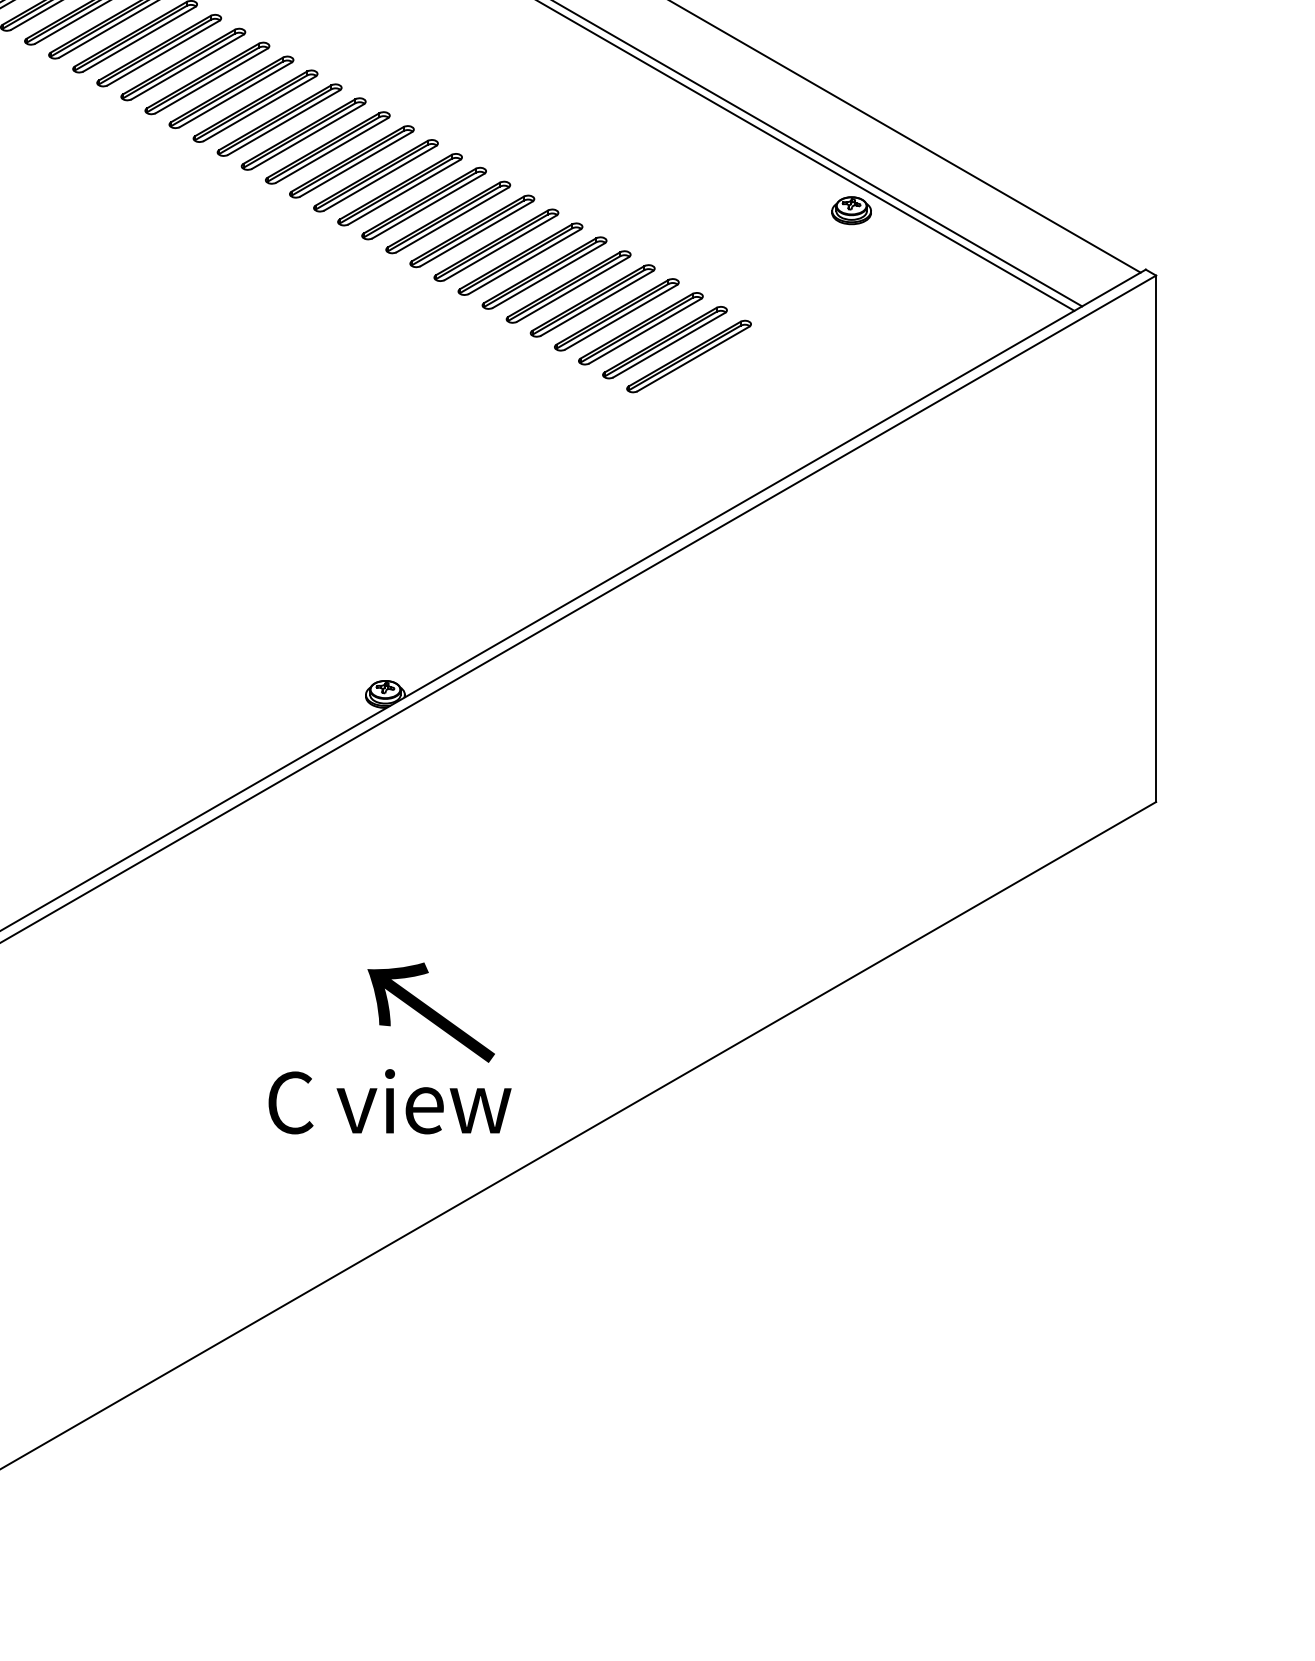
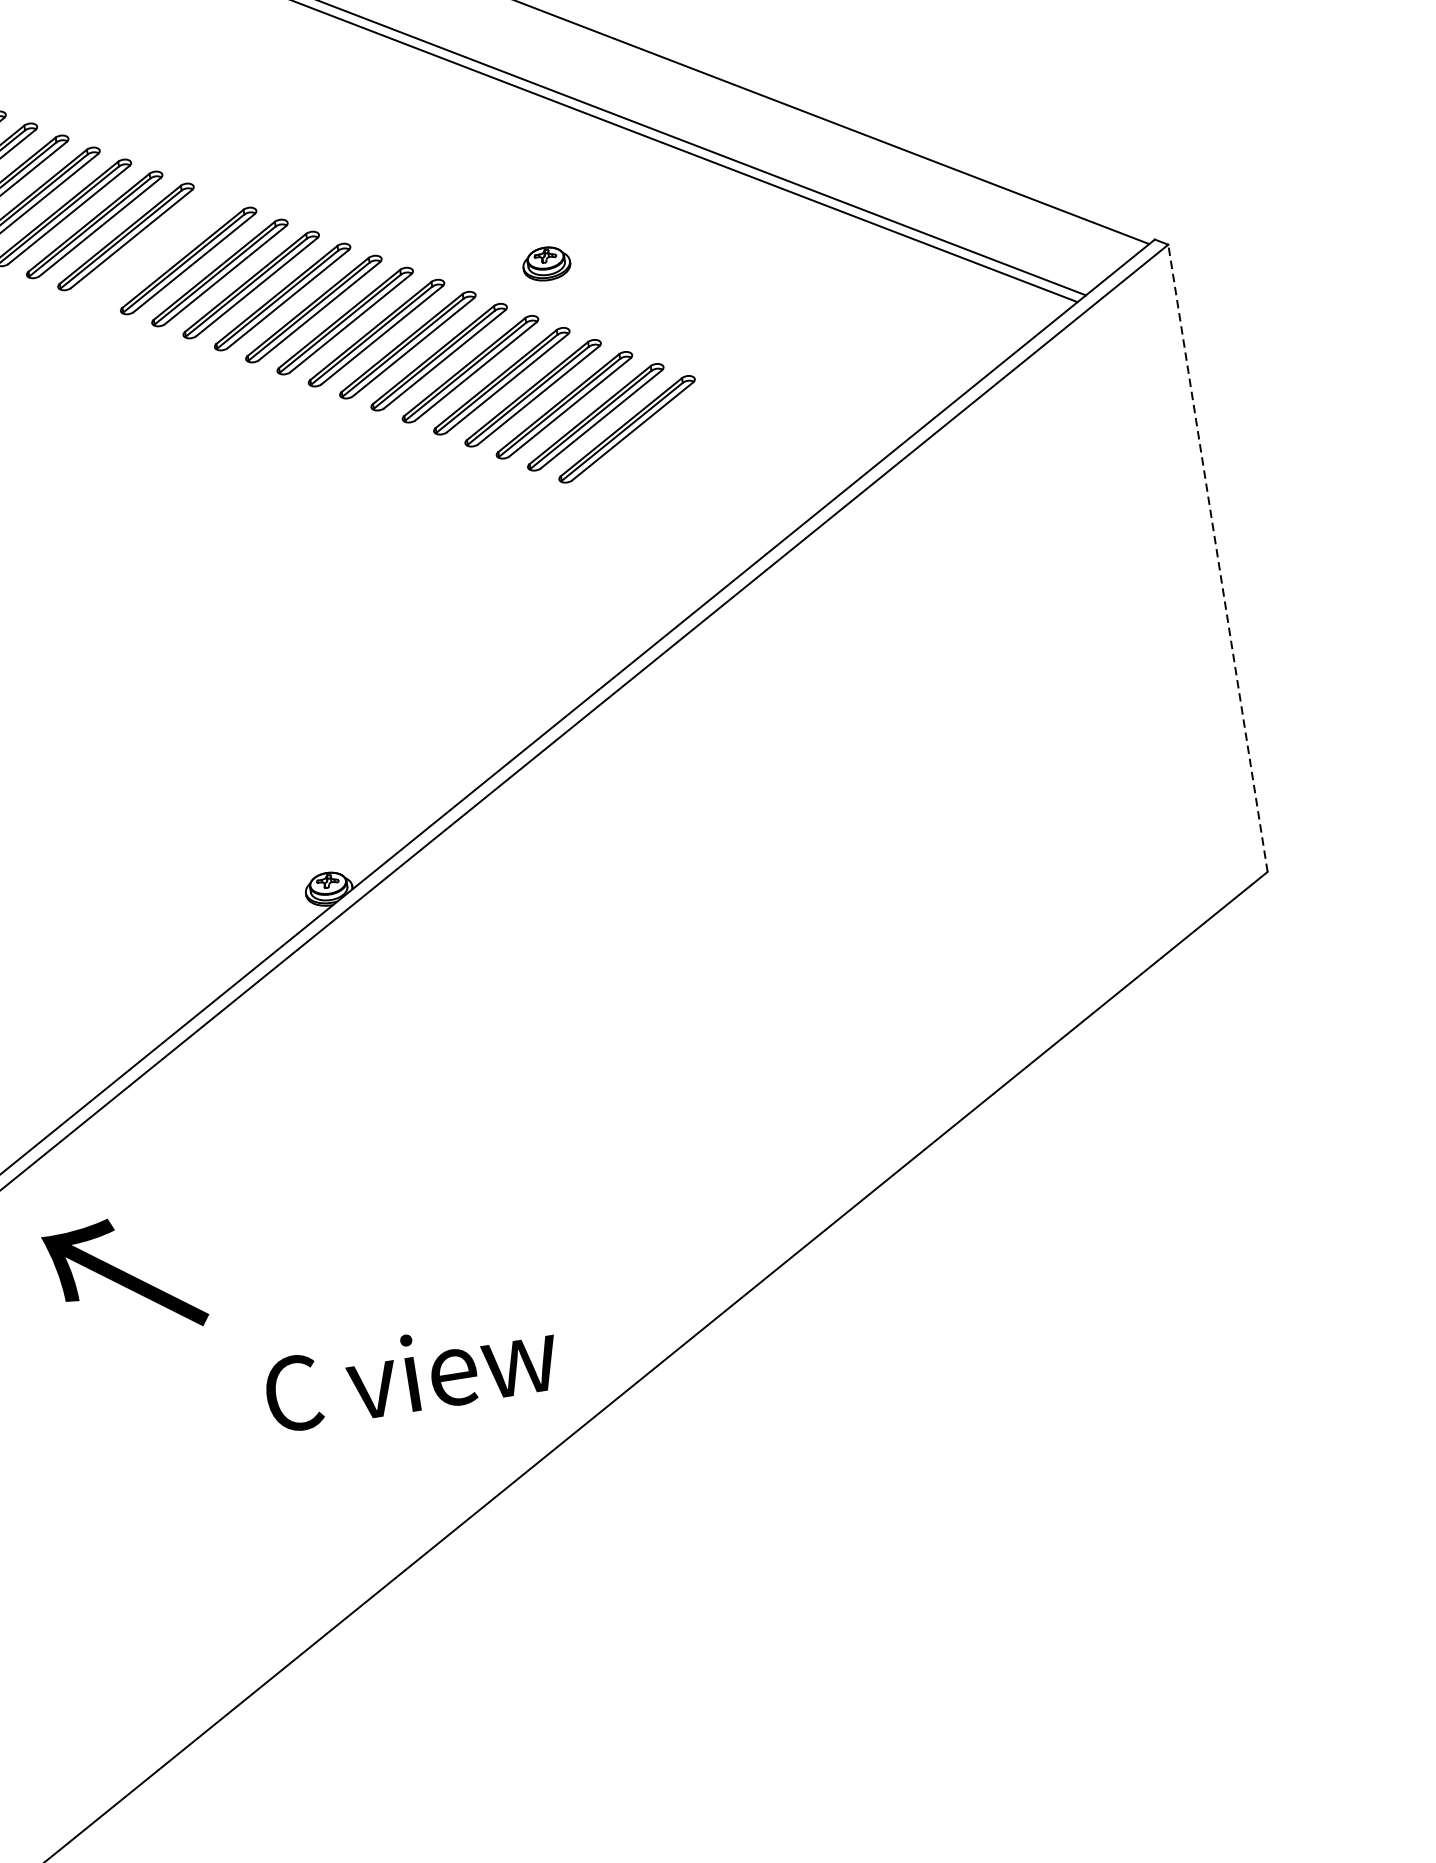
part: (327, 147) -> (156, 248), removed
part: (851, 210) -> (546, 263), moved
line: (1156, 538) -> (1218, 557), solid -> dashed
text: (430, 1012) -> (124, 1277), moved

